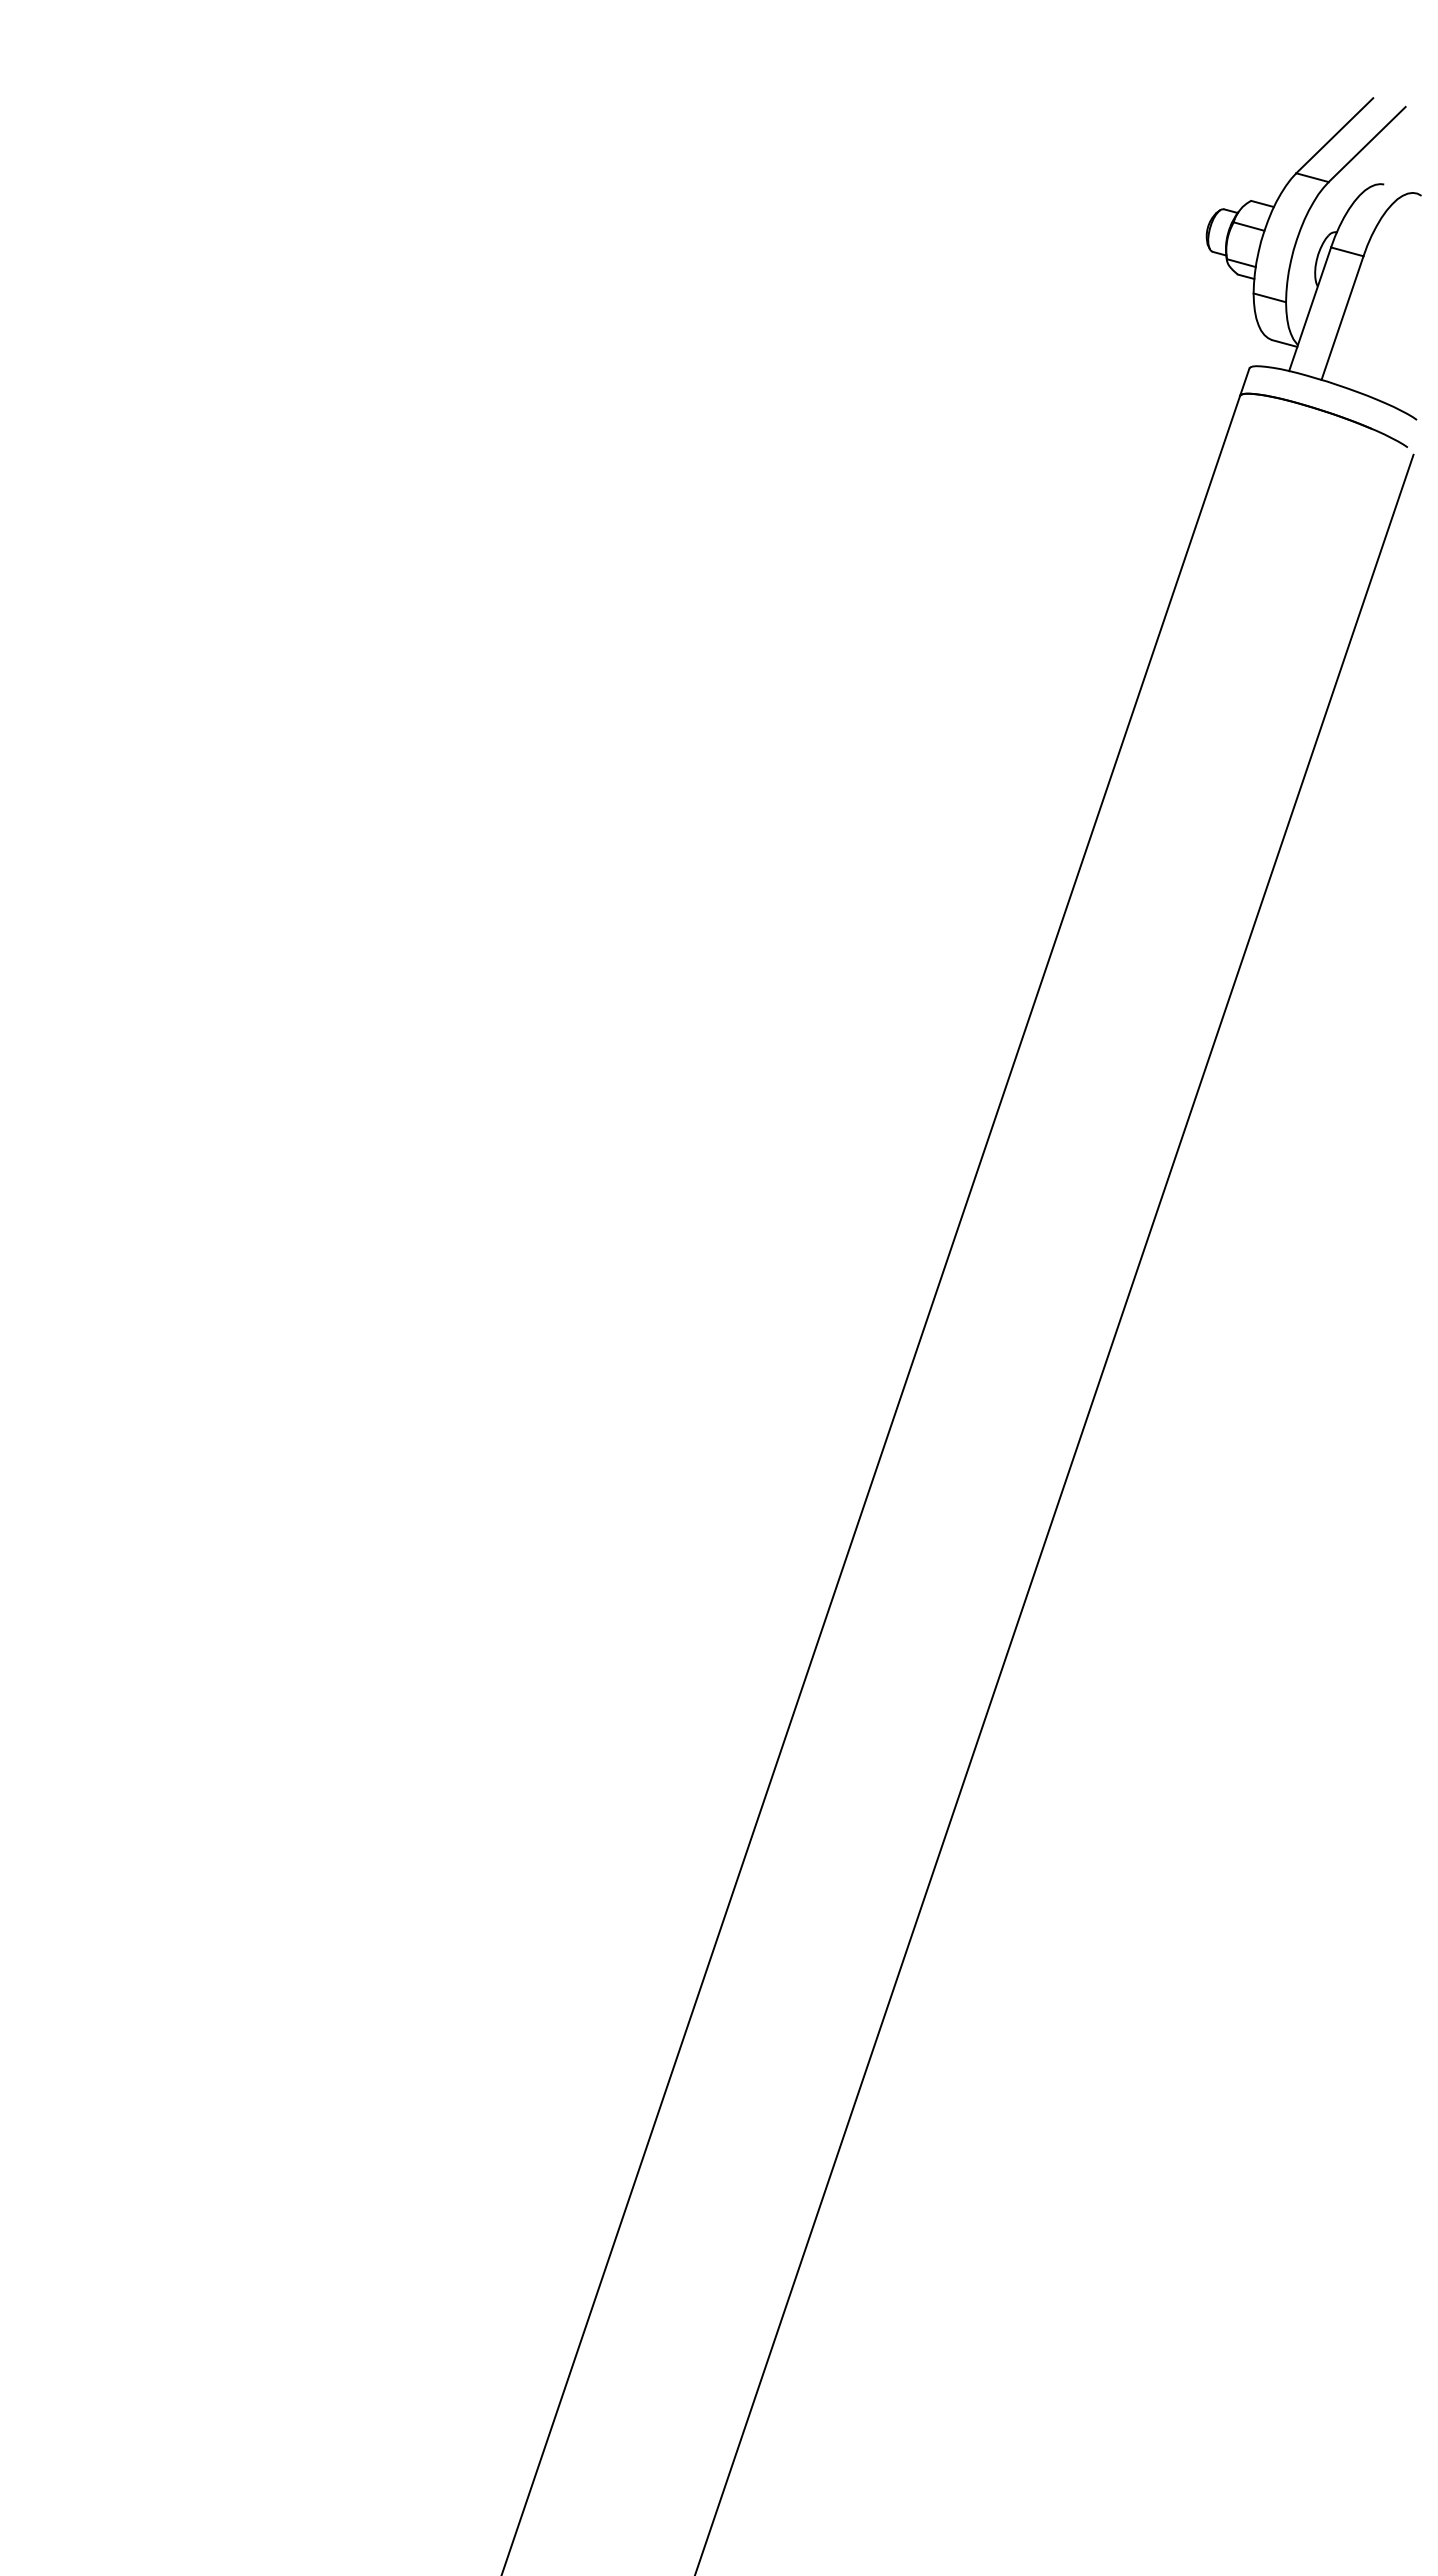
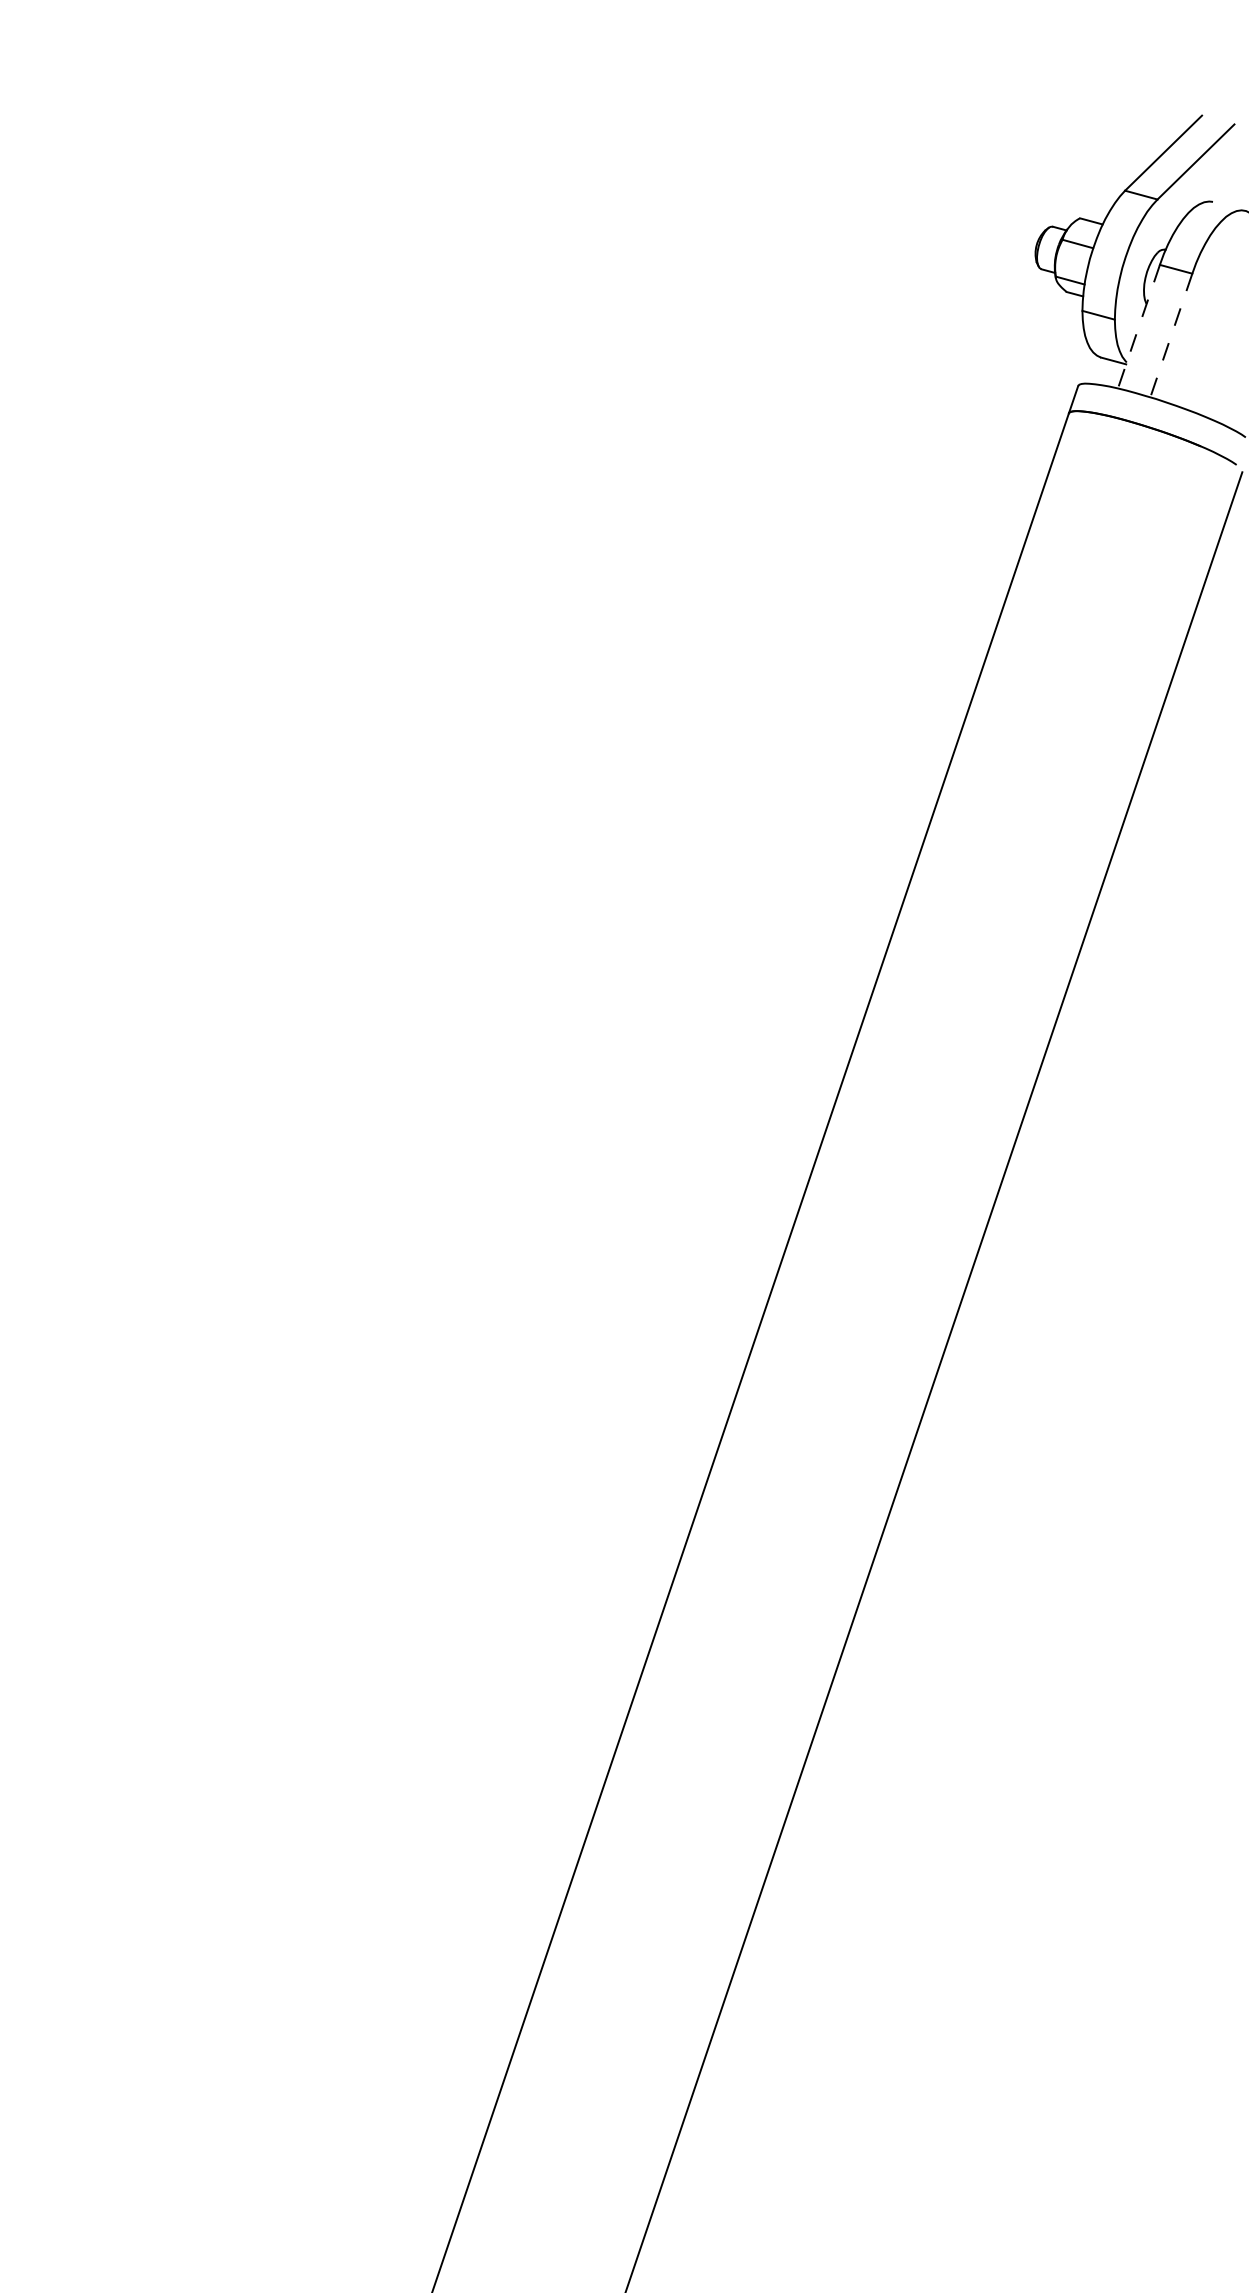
line: (1309, 309) -> (1138, 326), solid -> dashed
line: (1342, 318) -> (1171, 335), solid -> dashed

